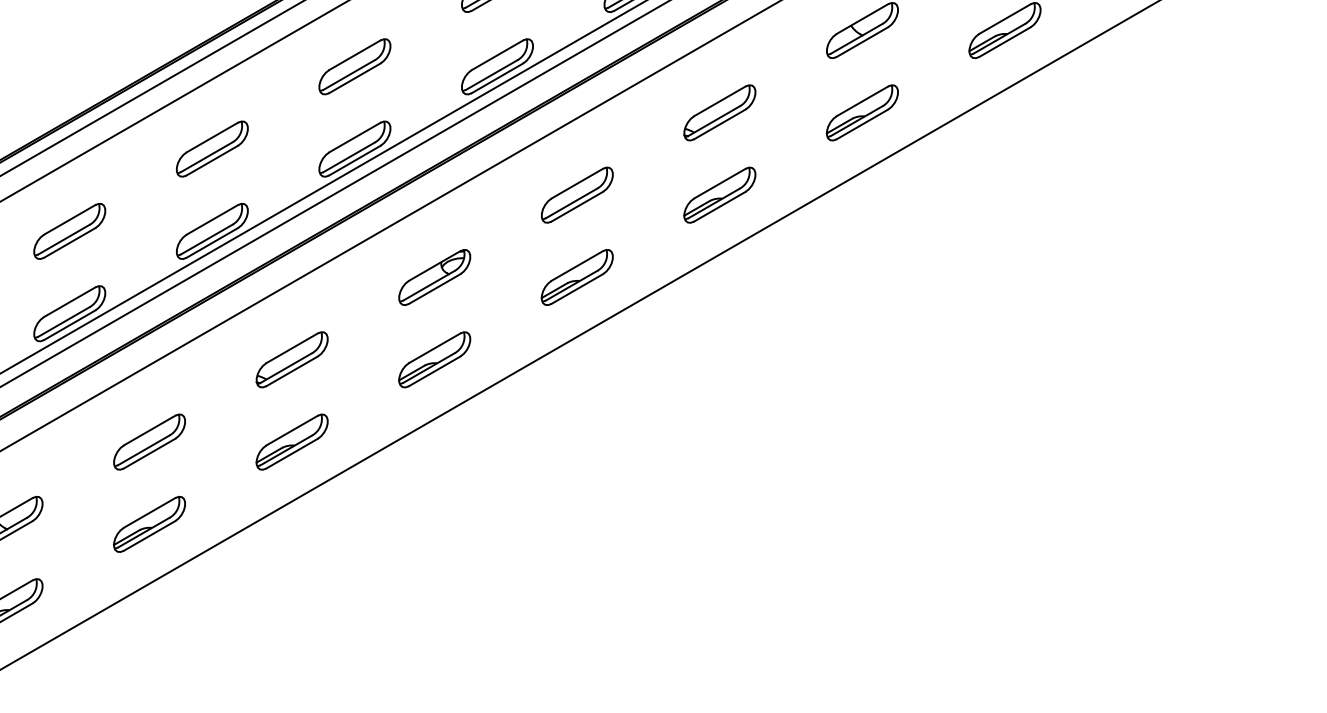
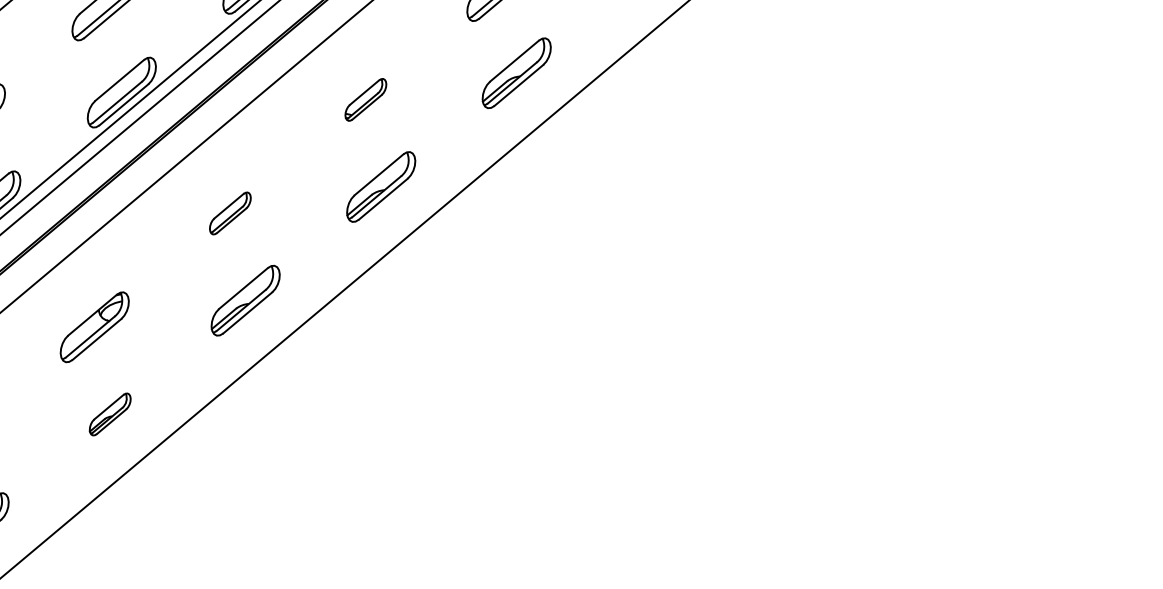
part: (719, 112) -> (365, 99), size x0.6
part: (577, 194) -> (230, 212), size x0.6
part: (434, 359) -> (109, 414), size x0.6

